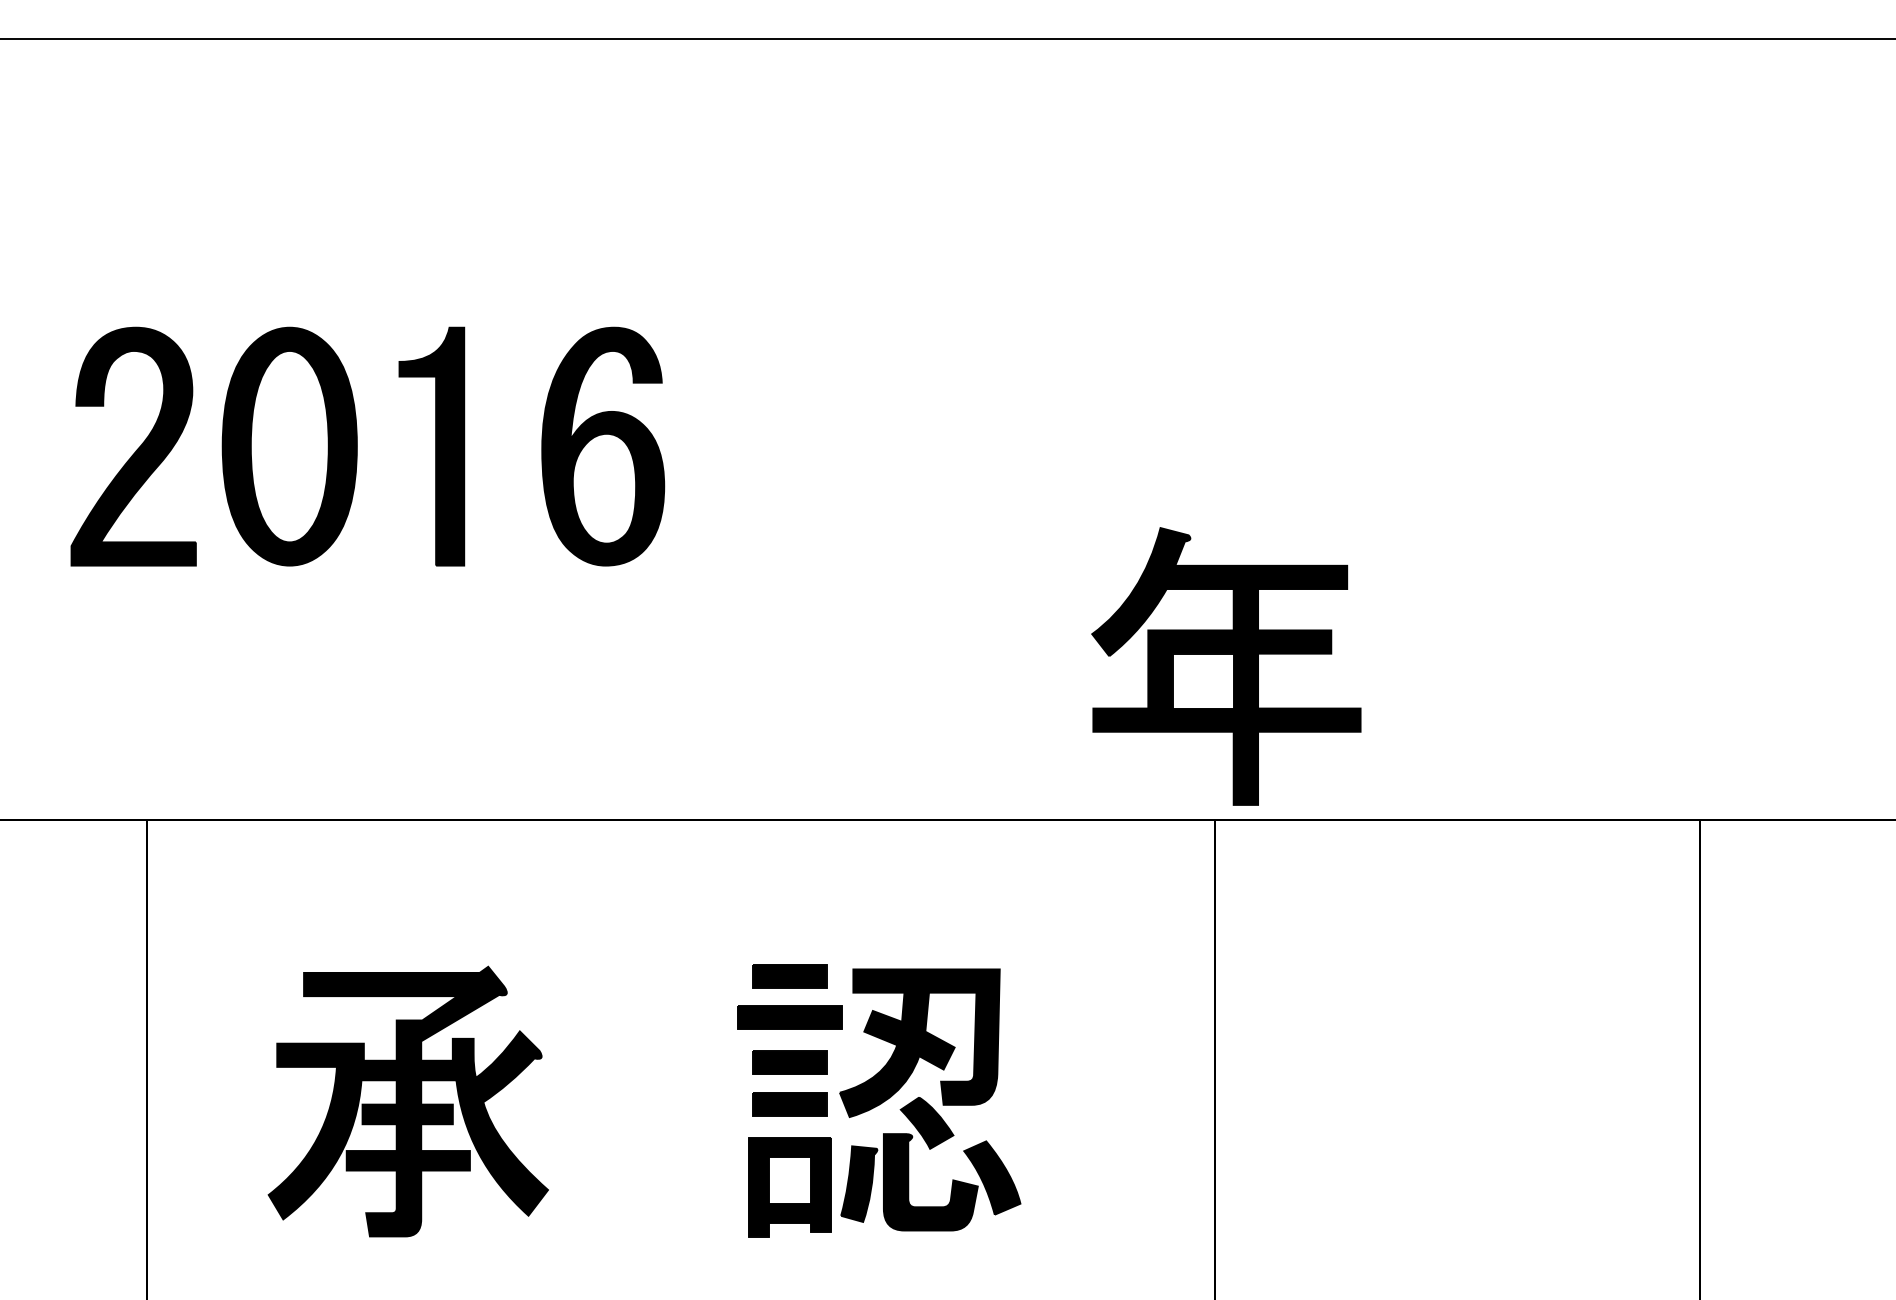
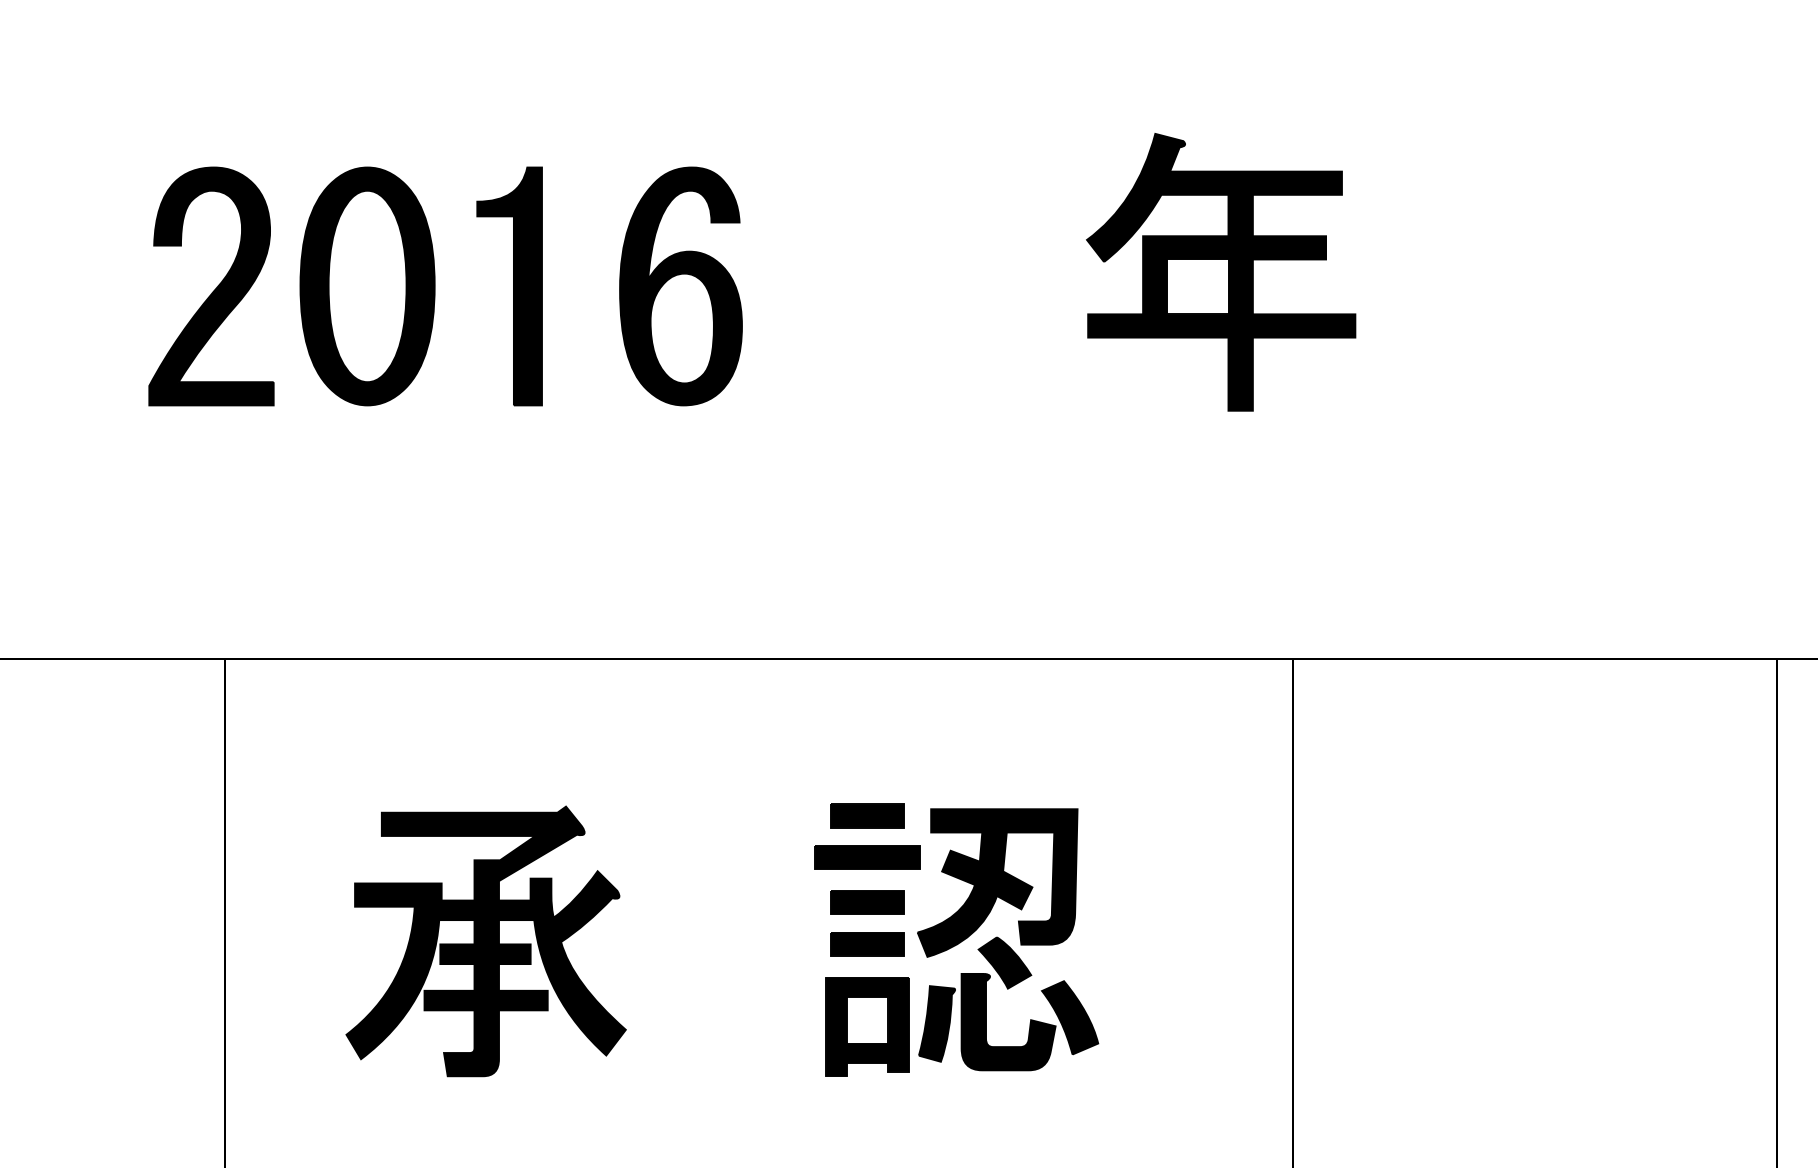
part: (1226, 666) -> (1221, 272), moved

